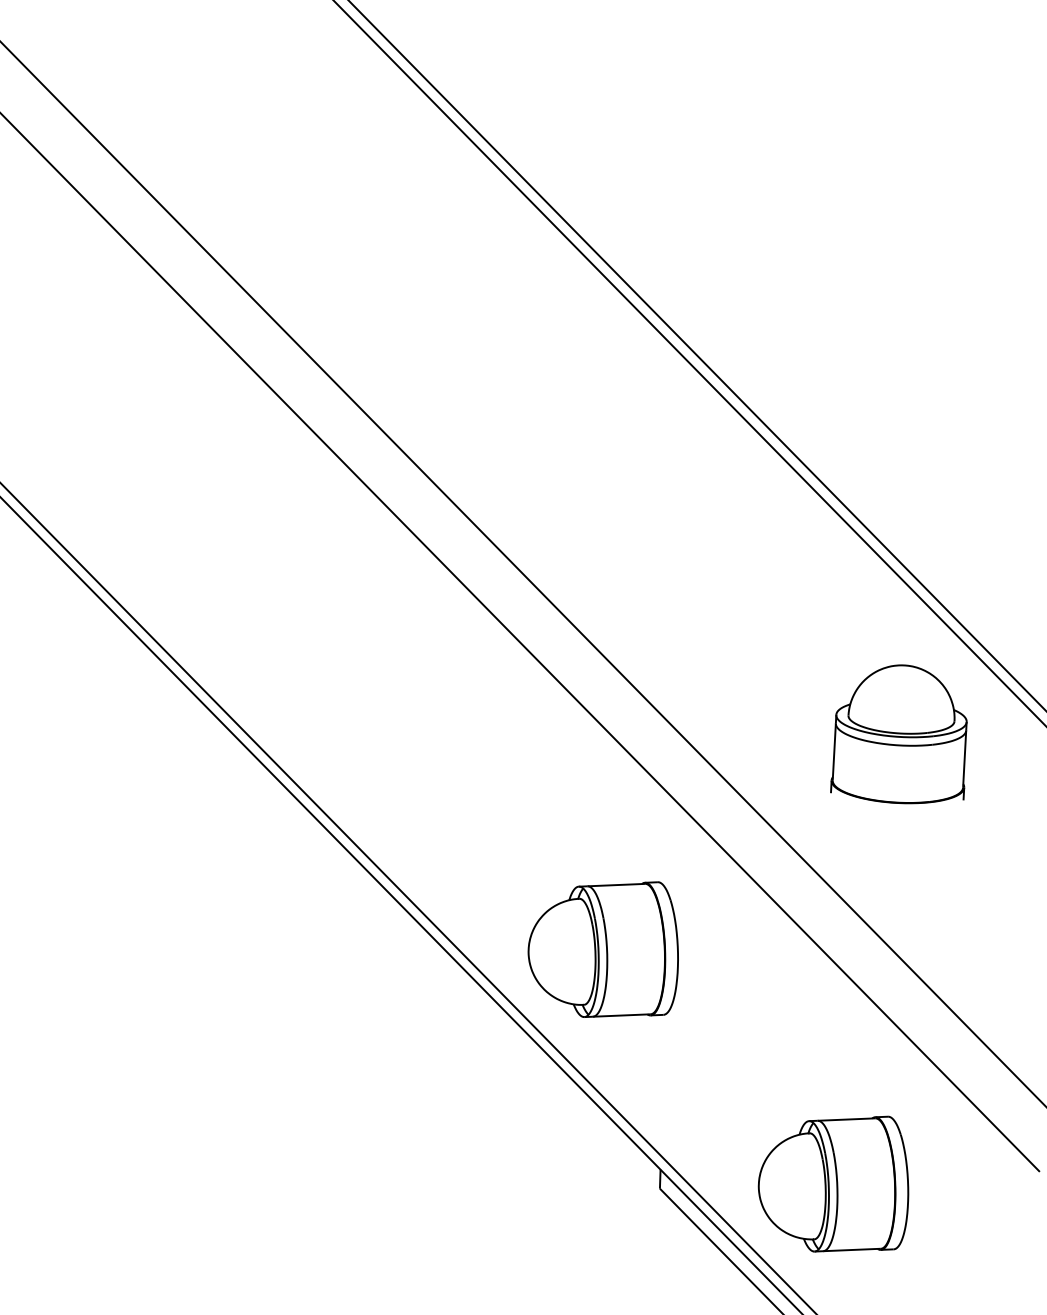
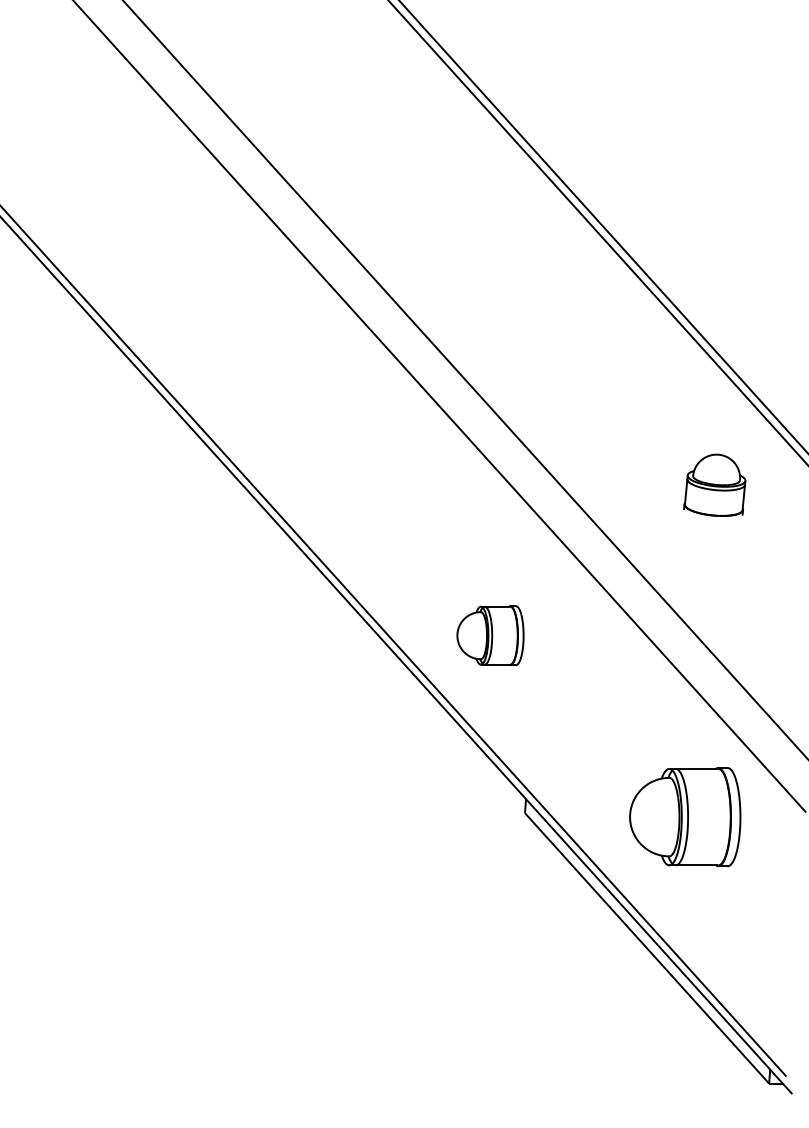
part: (897, 735) -> (714, 485), size x0.6
part: (603, 950) -> (490, 635), size x0.6
part: (833, 1185) -> (685, 817), moved

